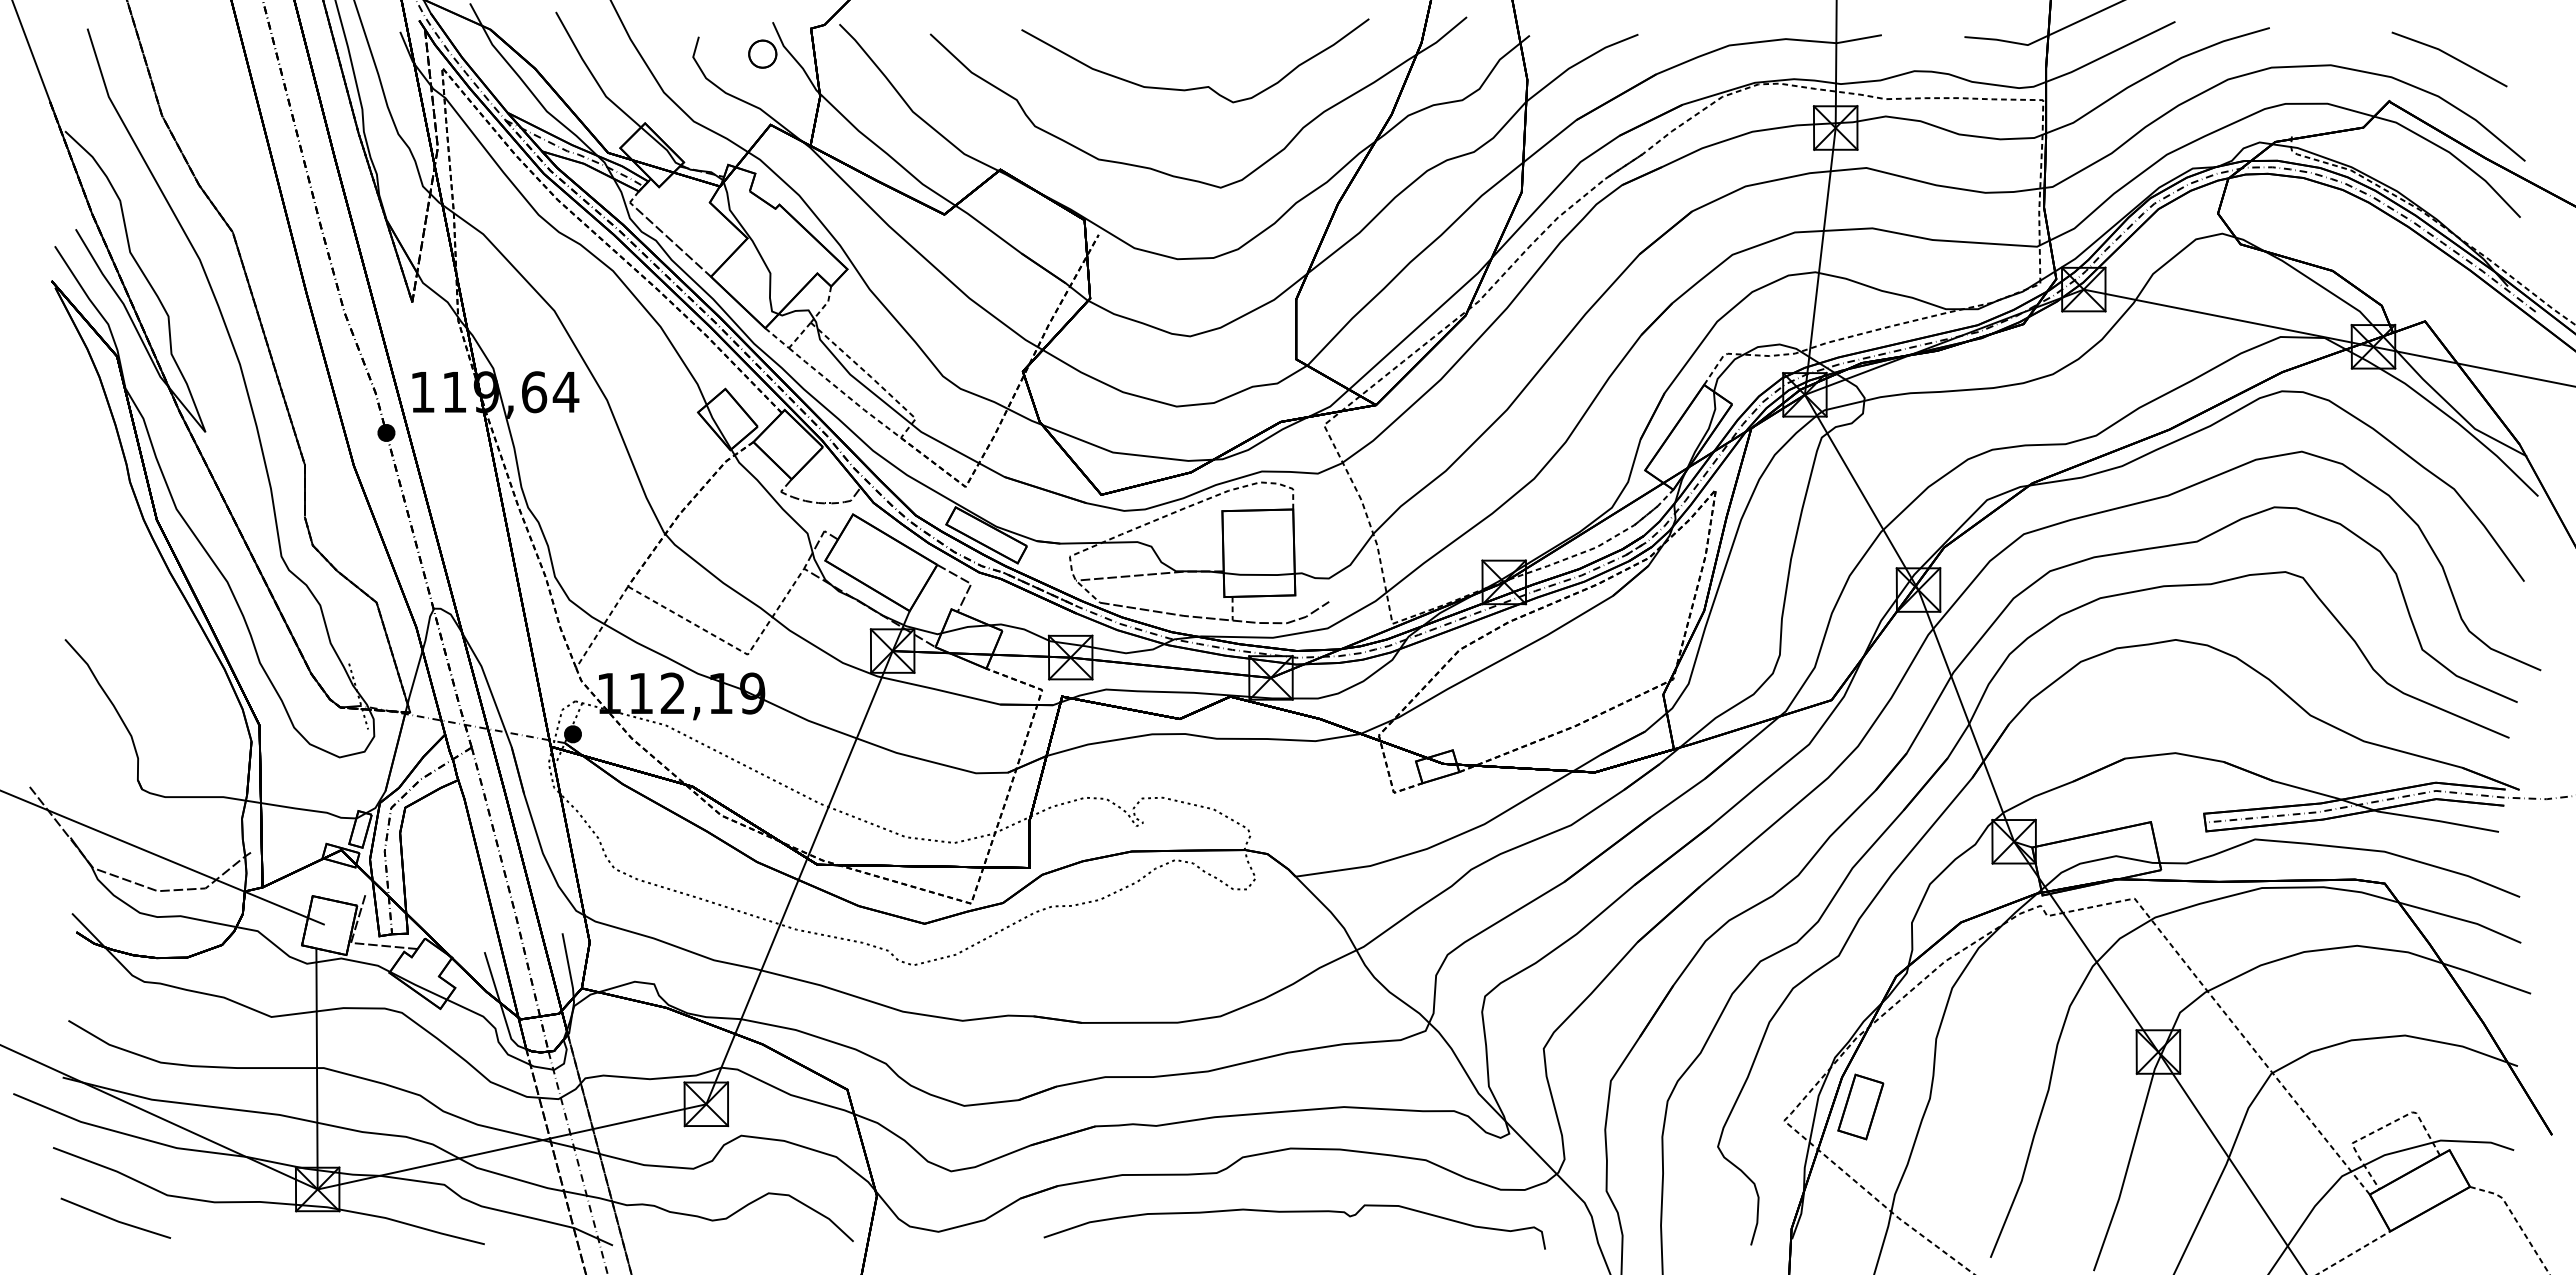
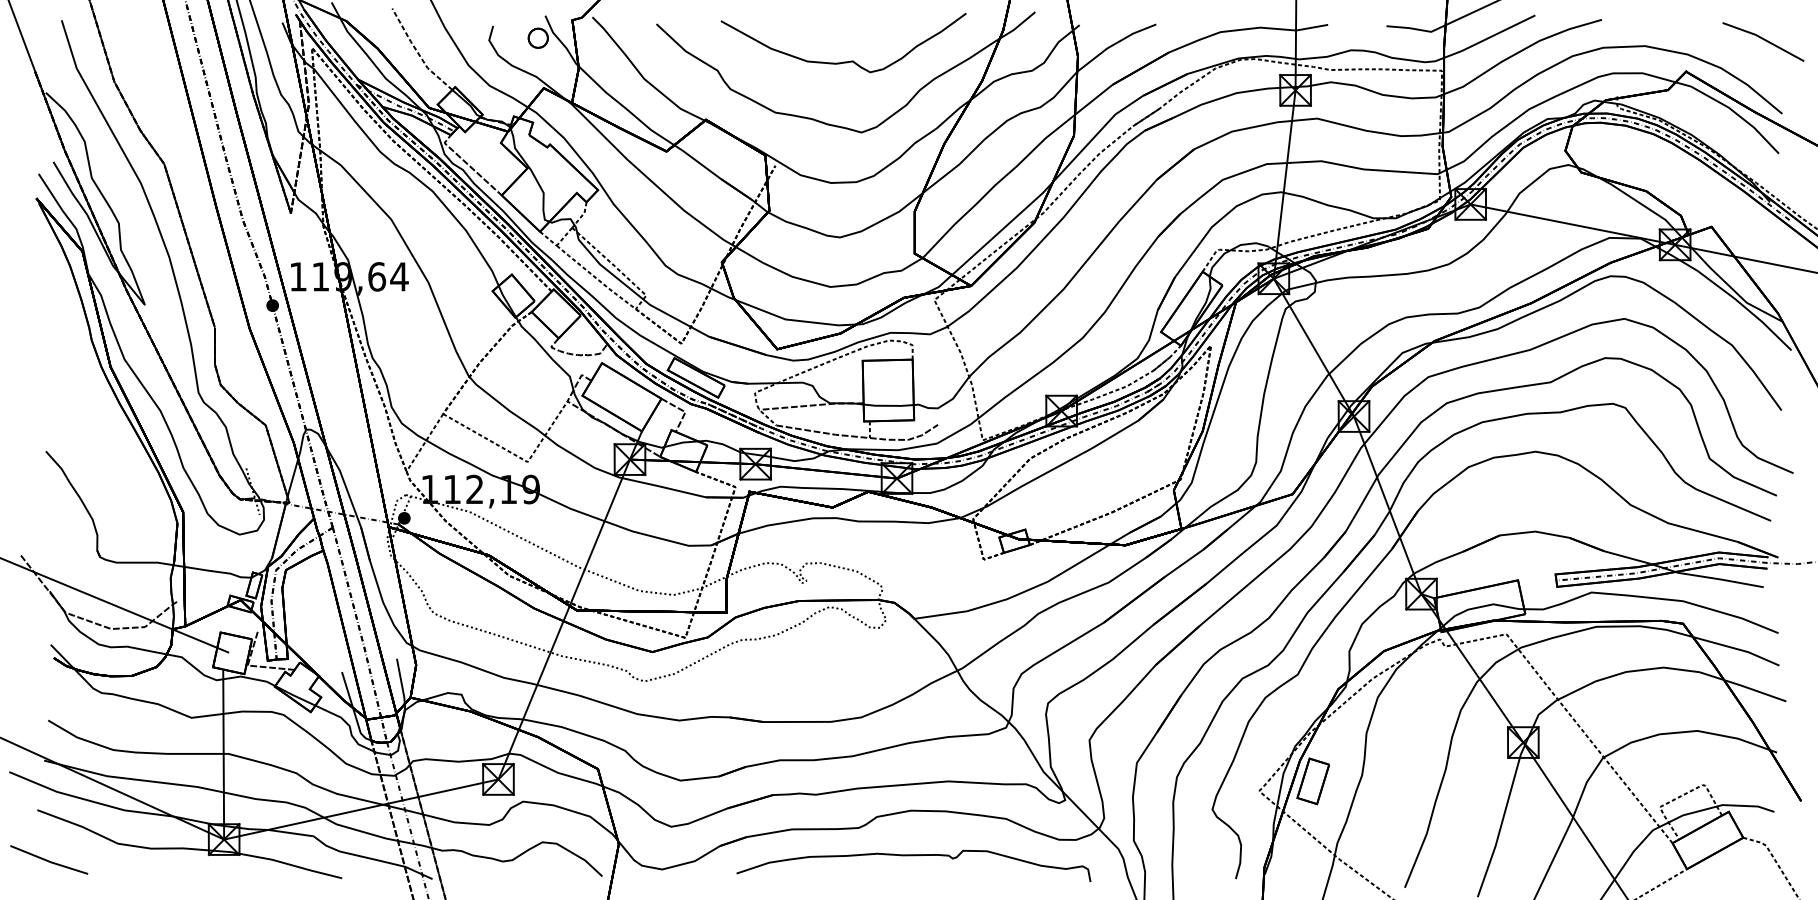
line: (2451, 57) -> (1764, 40), moved
line: (592, 74) -> (418, 52), solid -> dashed
line: (115, 1219) -> (48, 860), moved

